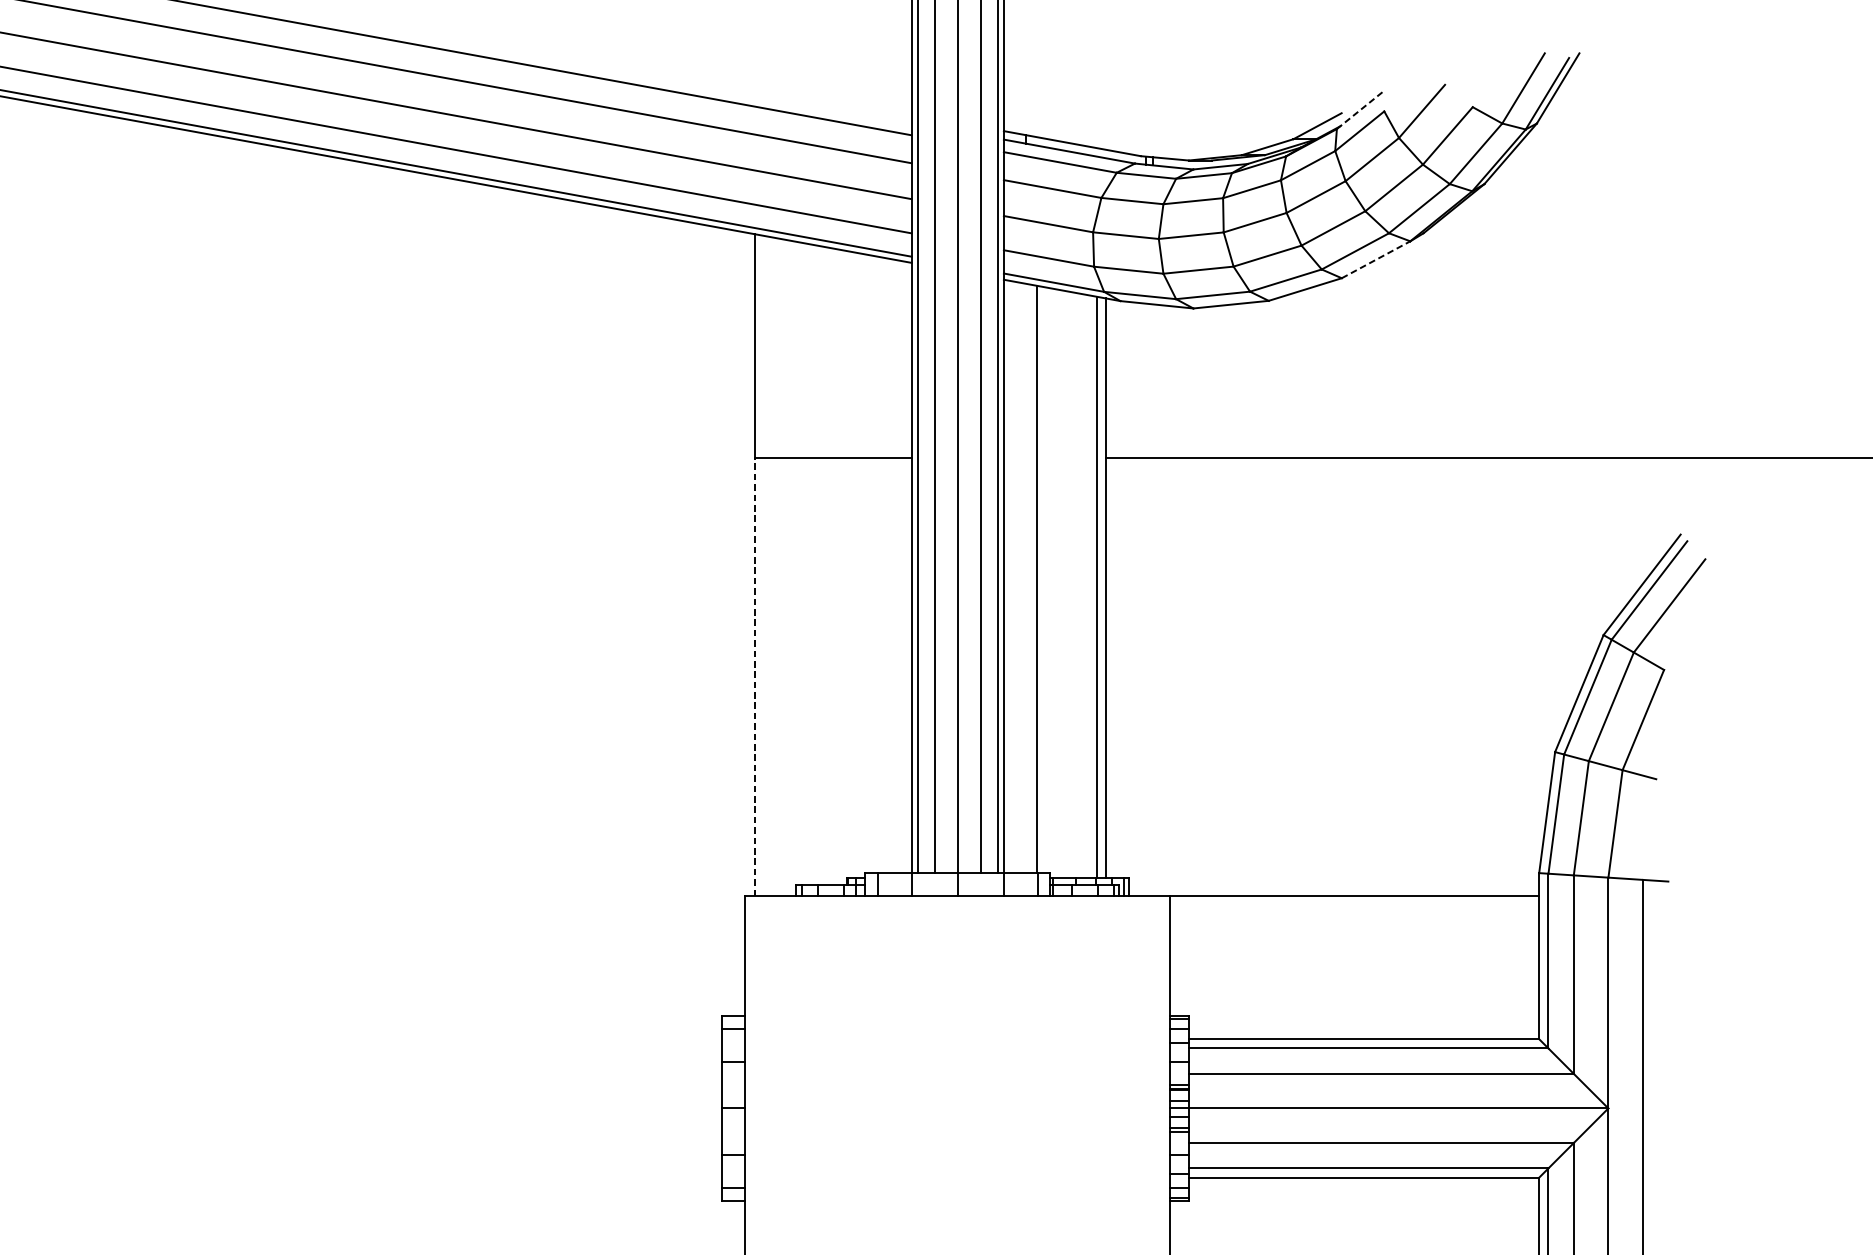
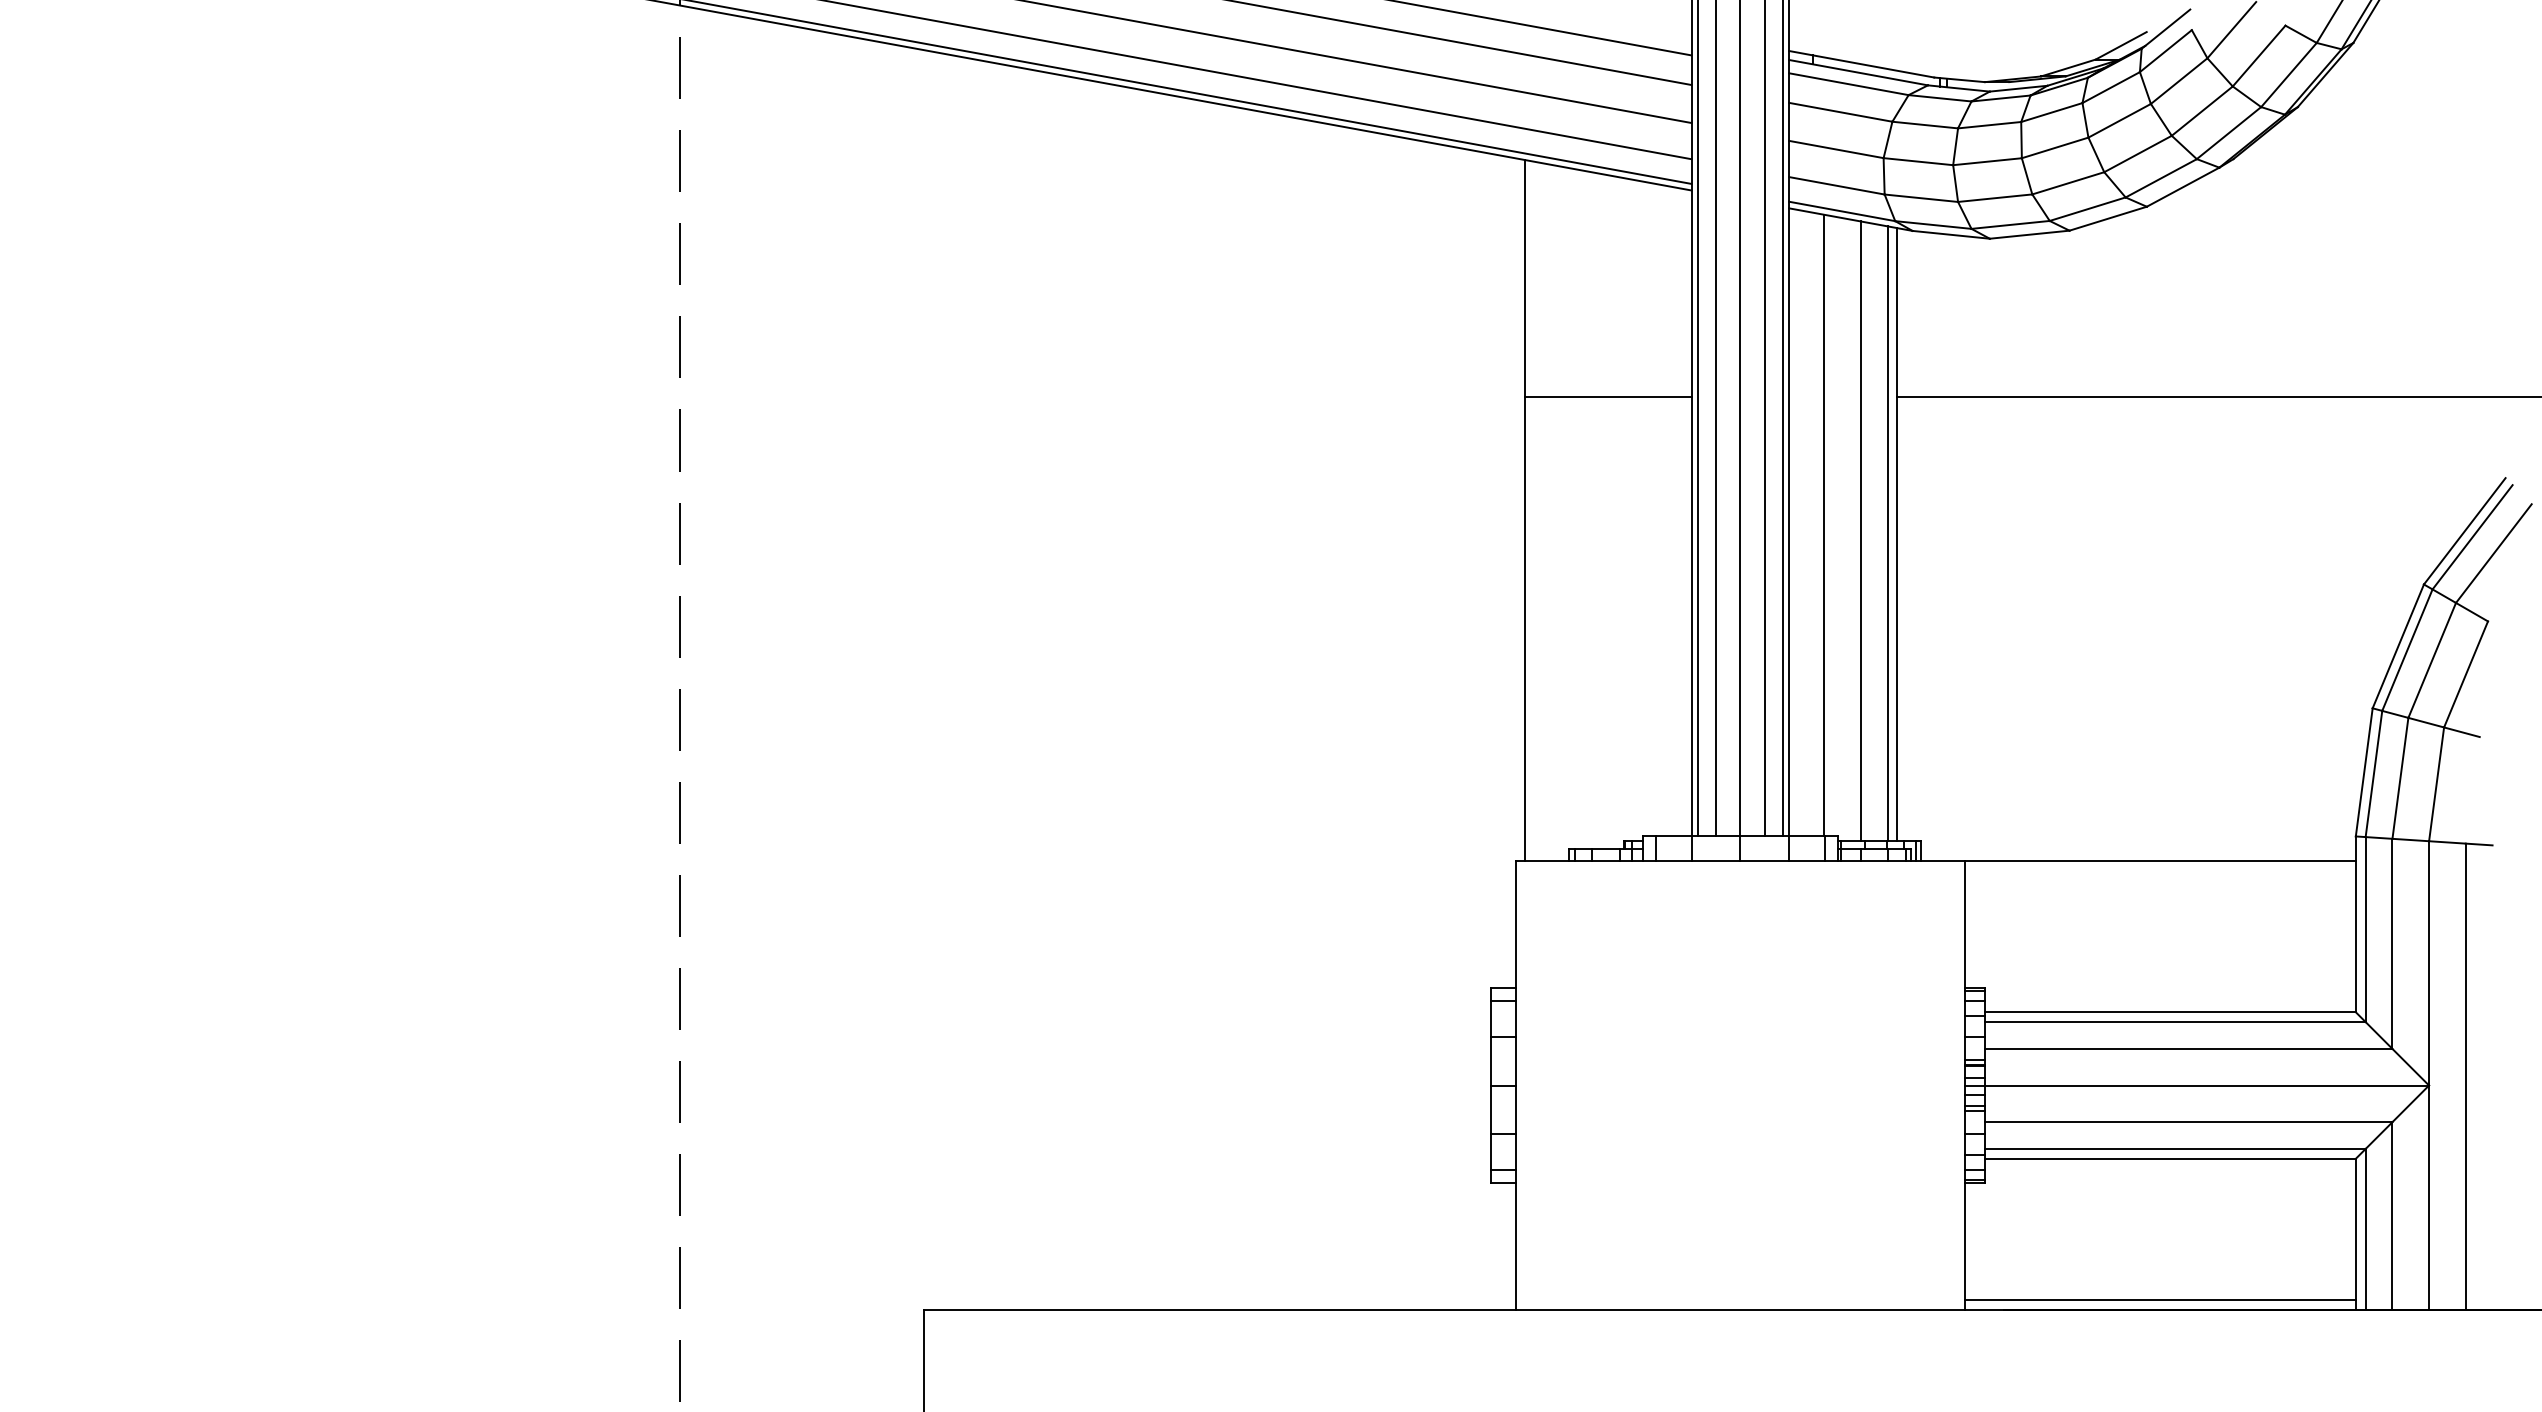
line: (1360, 109) -> (2166, 28), dashed -> solid
line: (1376, 259) -> (2183, 186), dashed -> solid
line: (1071, 585) -> (1860, 531), added
line: (754, 676) -> (1525, 628), dashed -> solid

